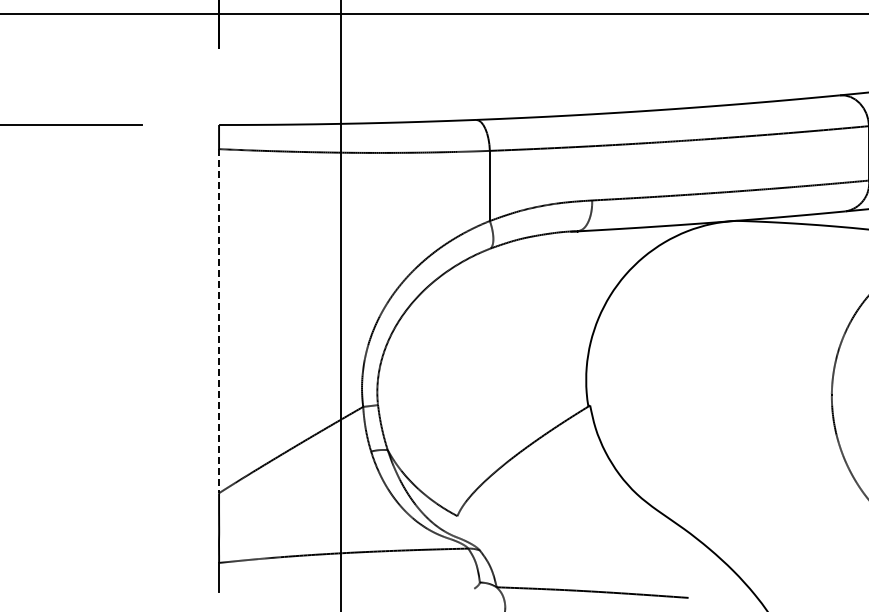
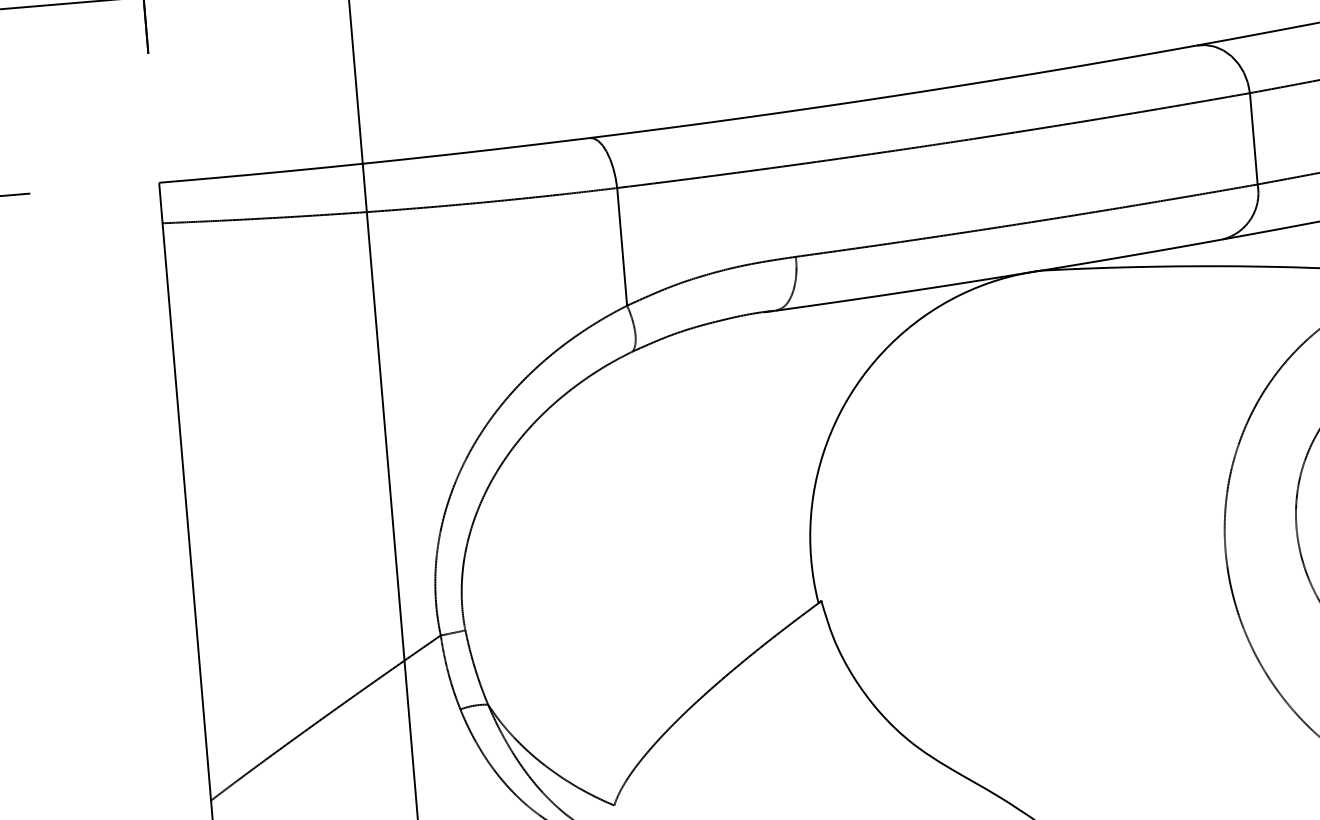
line: (219, 321) -> (187, 512), dashed -> solid

